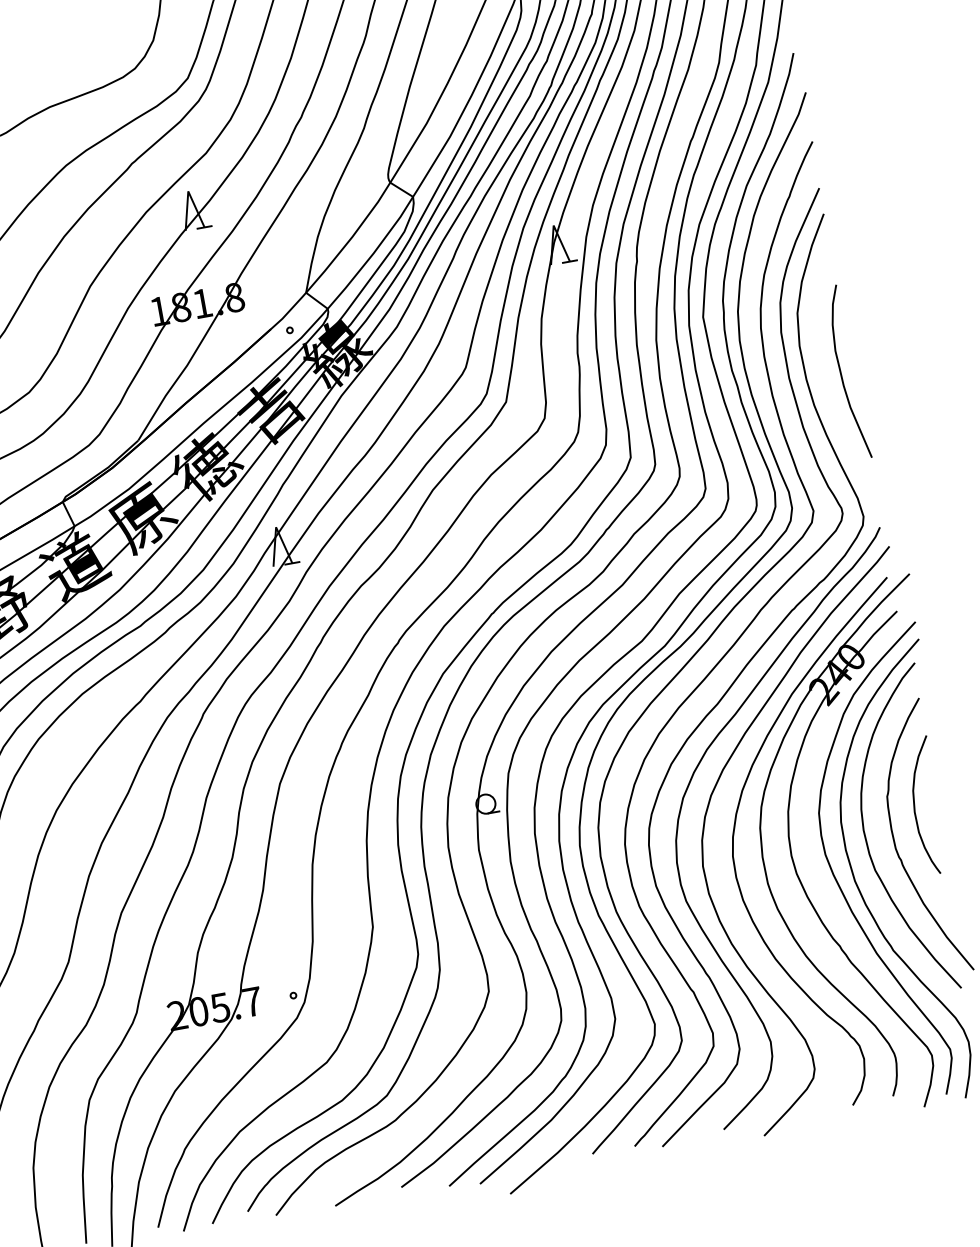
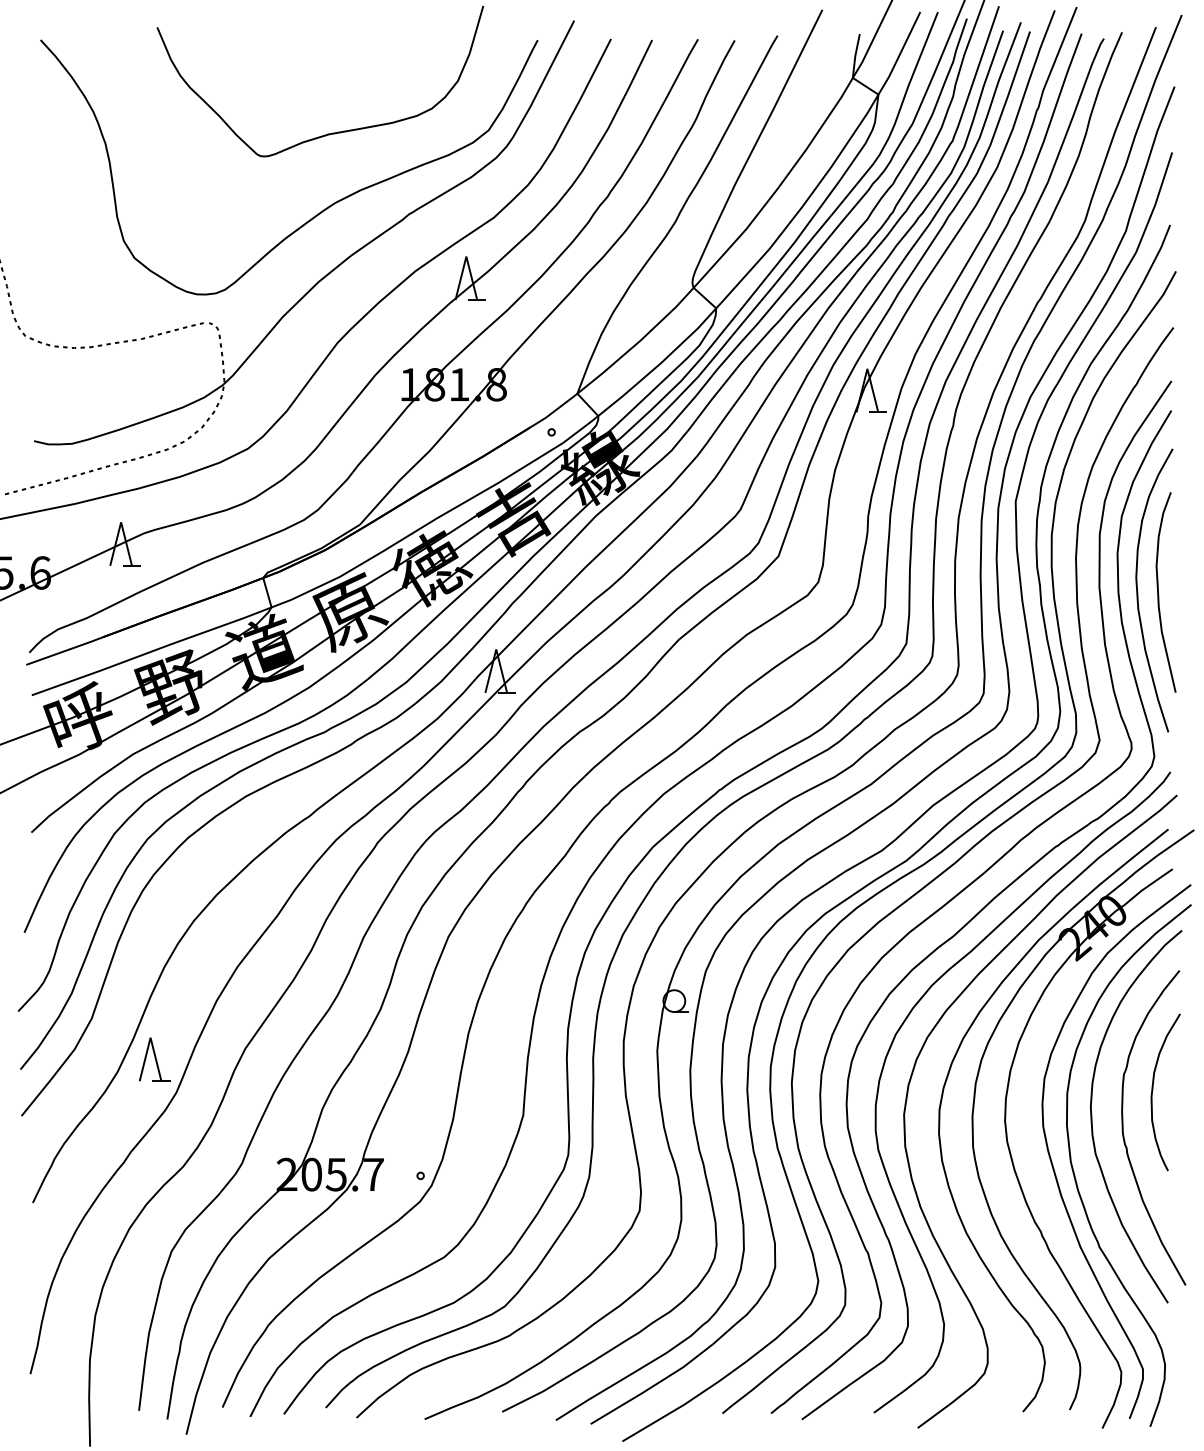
curve: (823, 375) -> (1138, 591), added
part: (44, 936) -> (154, 1059), added

